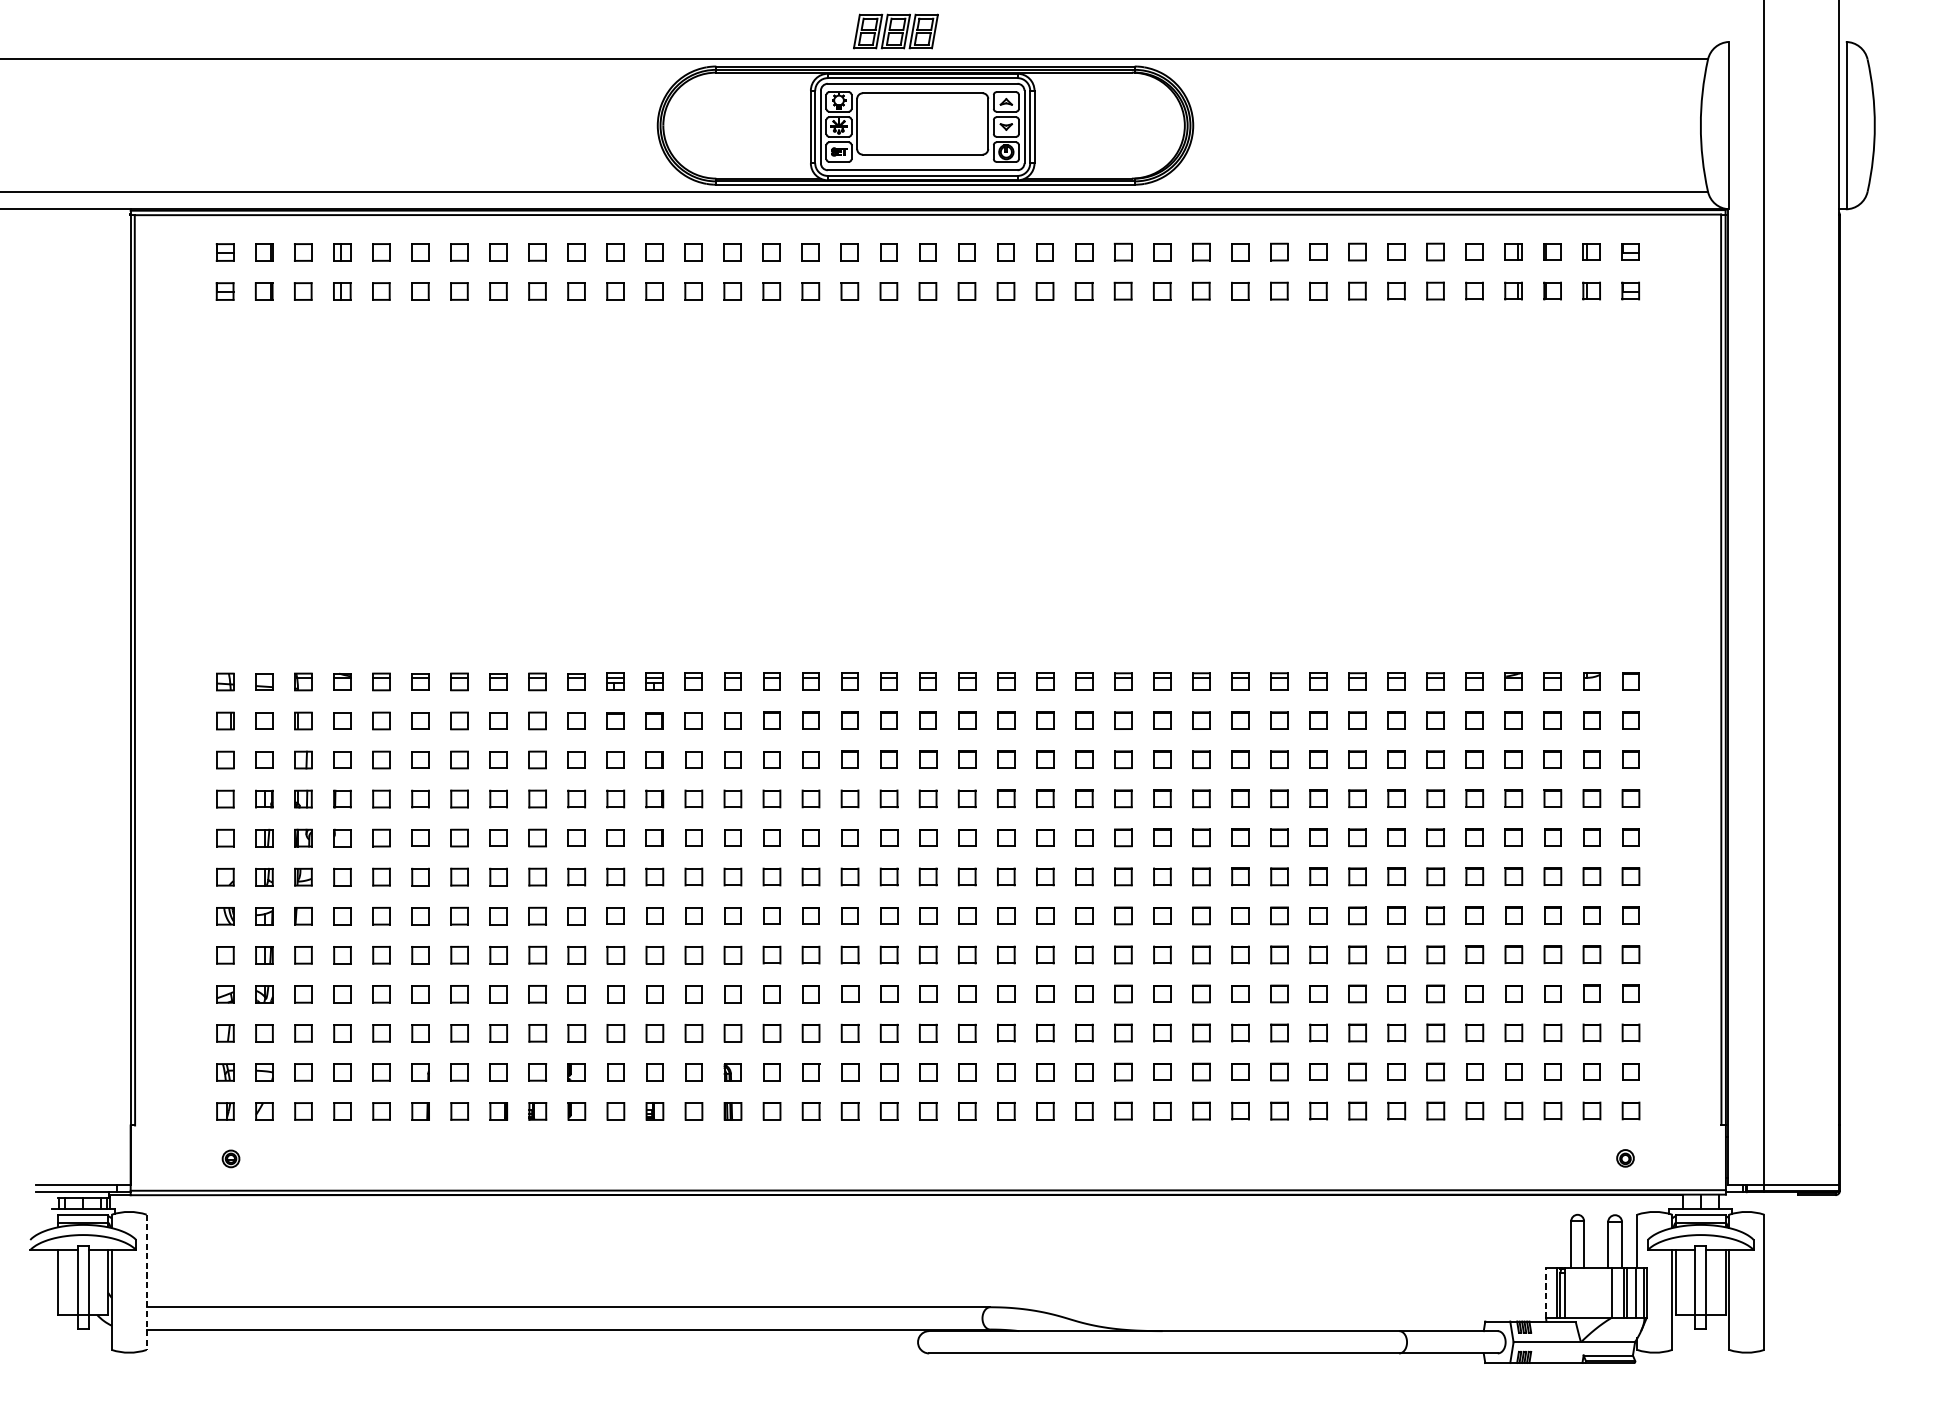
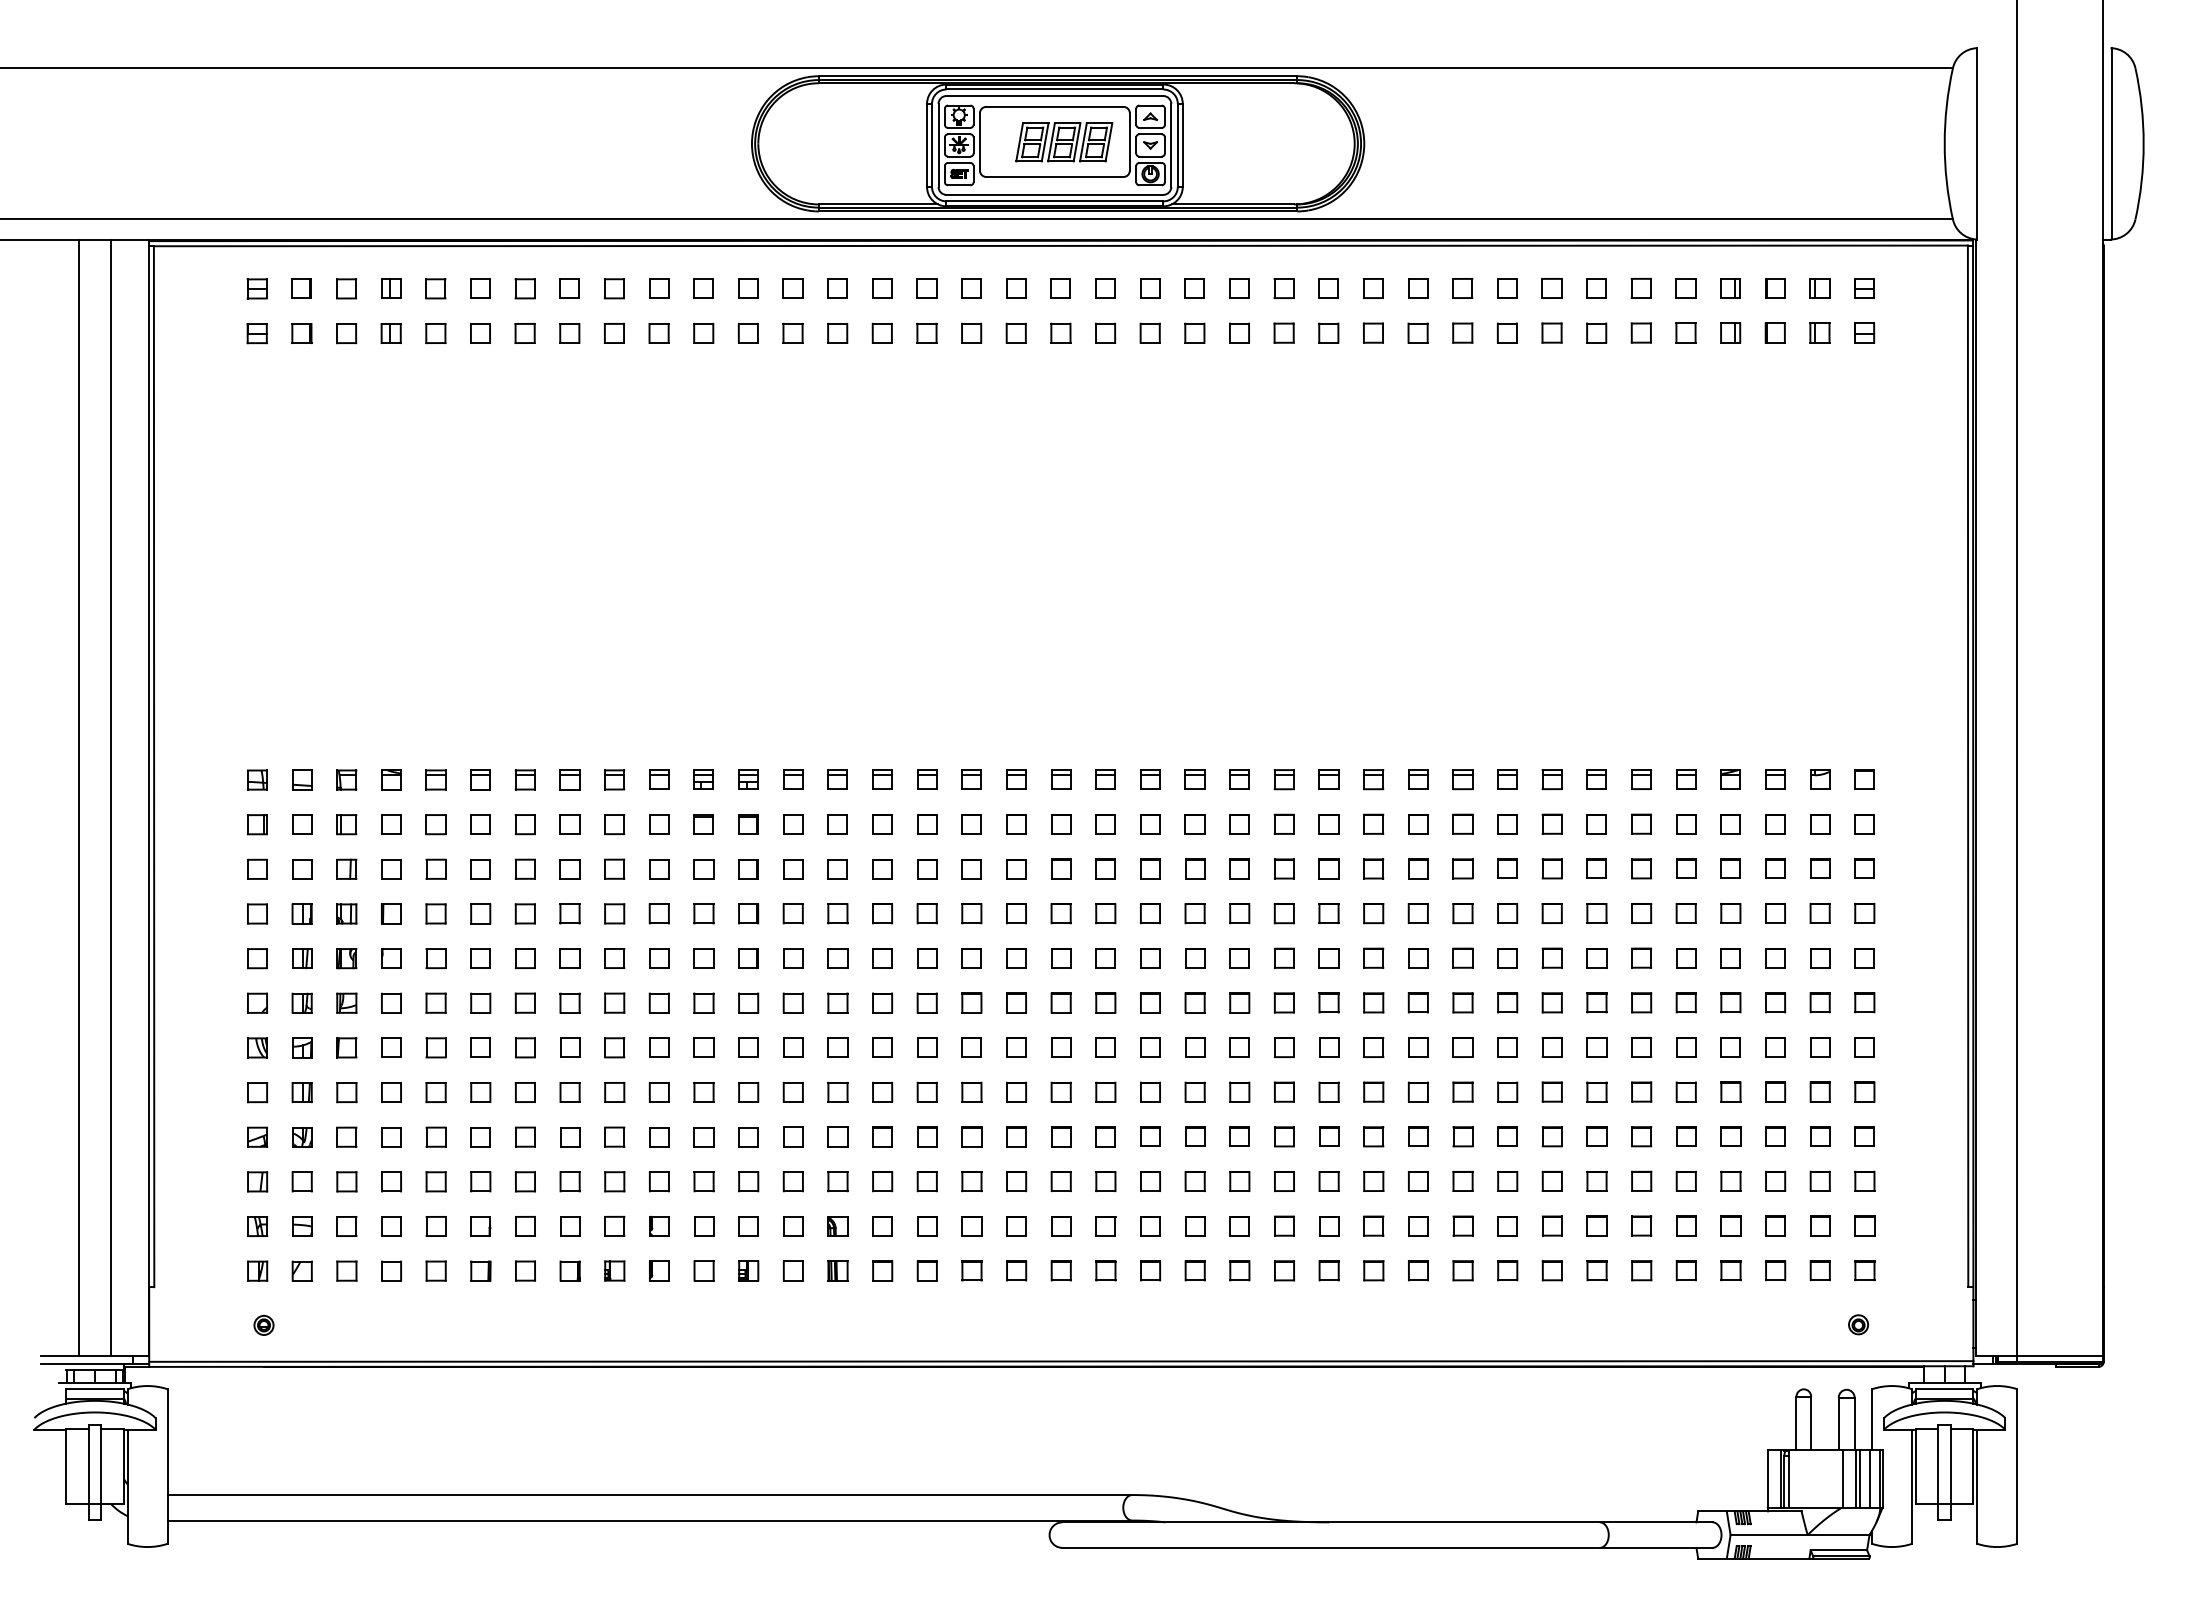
part: (896, 31) -> (1064, 142), moved
line: (69, 697) -> (79, 797), added
line: (96, 697) -> (110, 797), added
line: (146, 1283) -> (167, 1467), dashed -> solid
line: (1545, 1293) -> (1767, 1479), dashed -> solid

